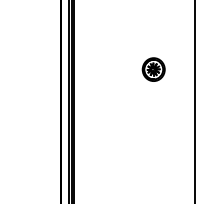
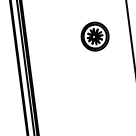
part: (153, 69) -> (94, 36), size x1.43

